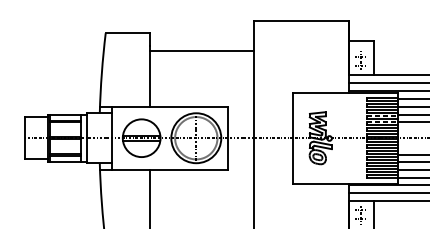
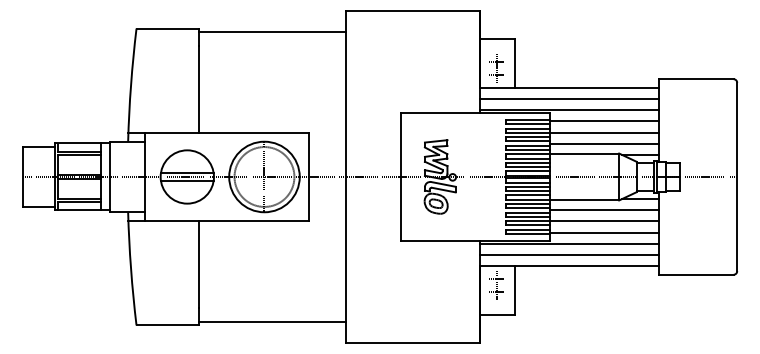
line: (201, 51) -> (272, 32), moved
line: (382, 115) -> (527, 145), dashed -> solid
line: (382, 122) -> (527, 154), dashed -> solid

